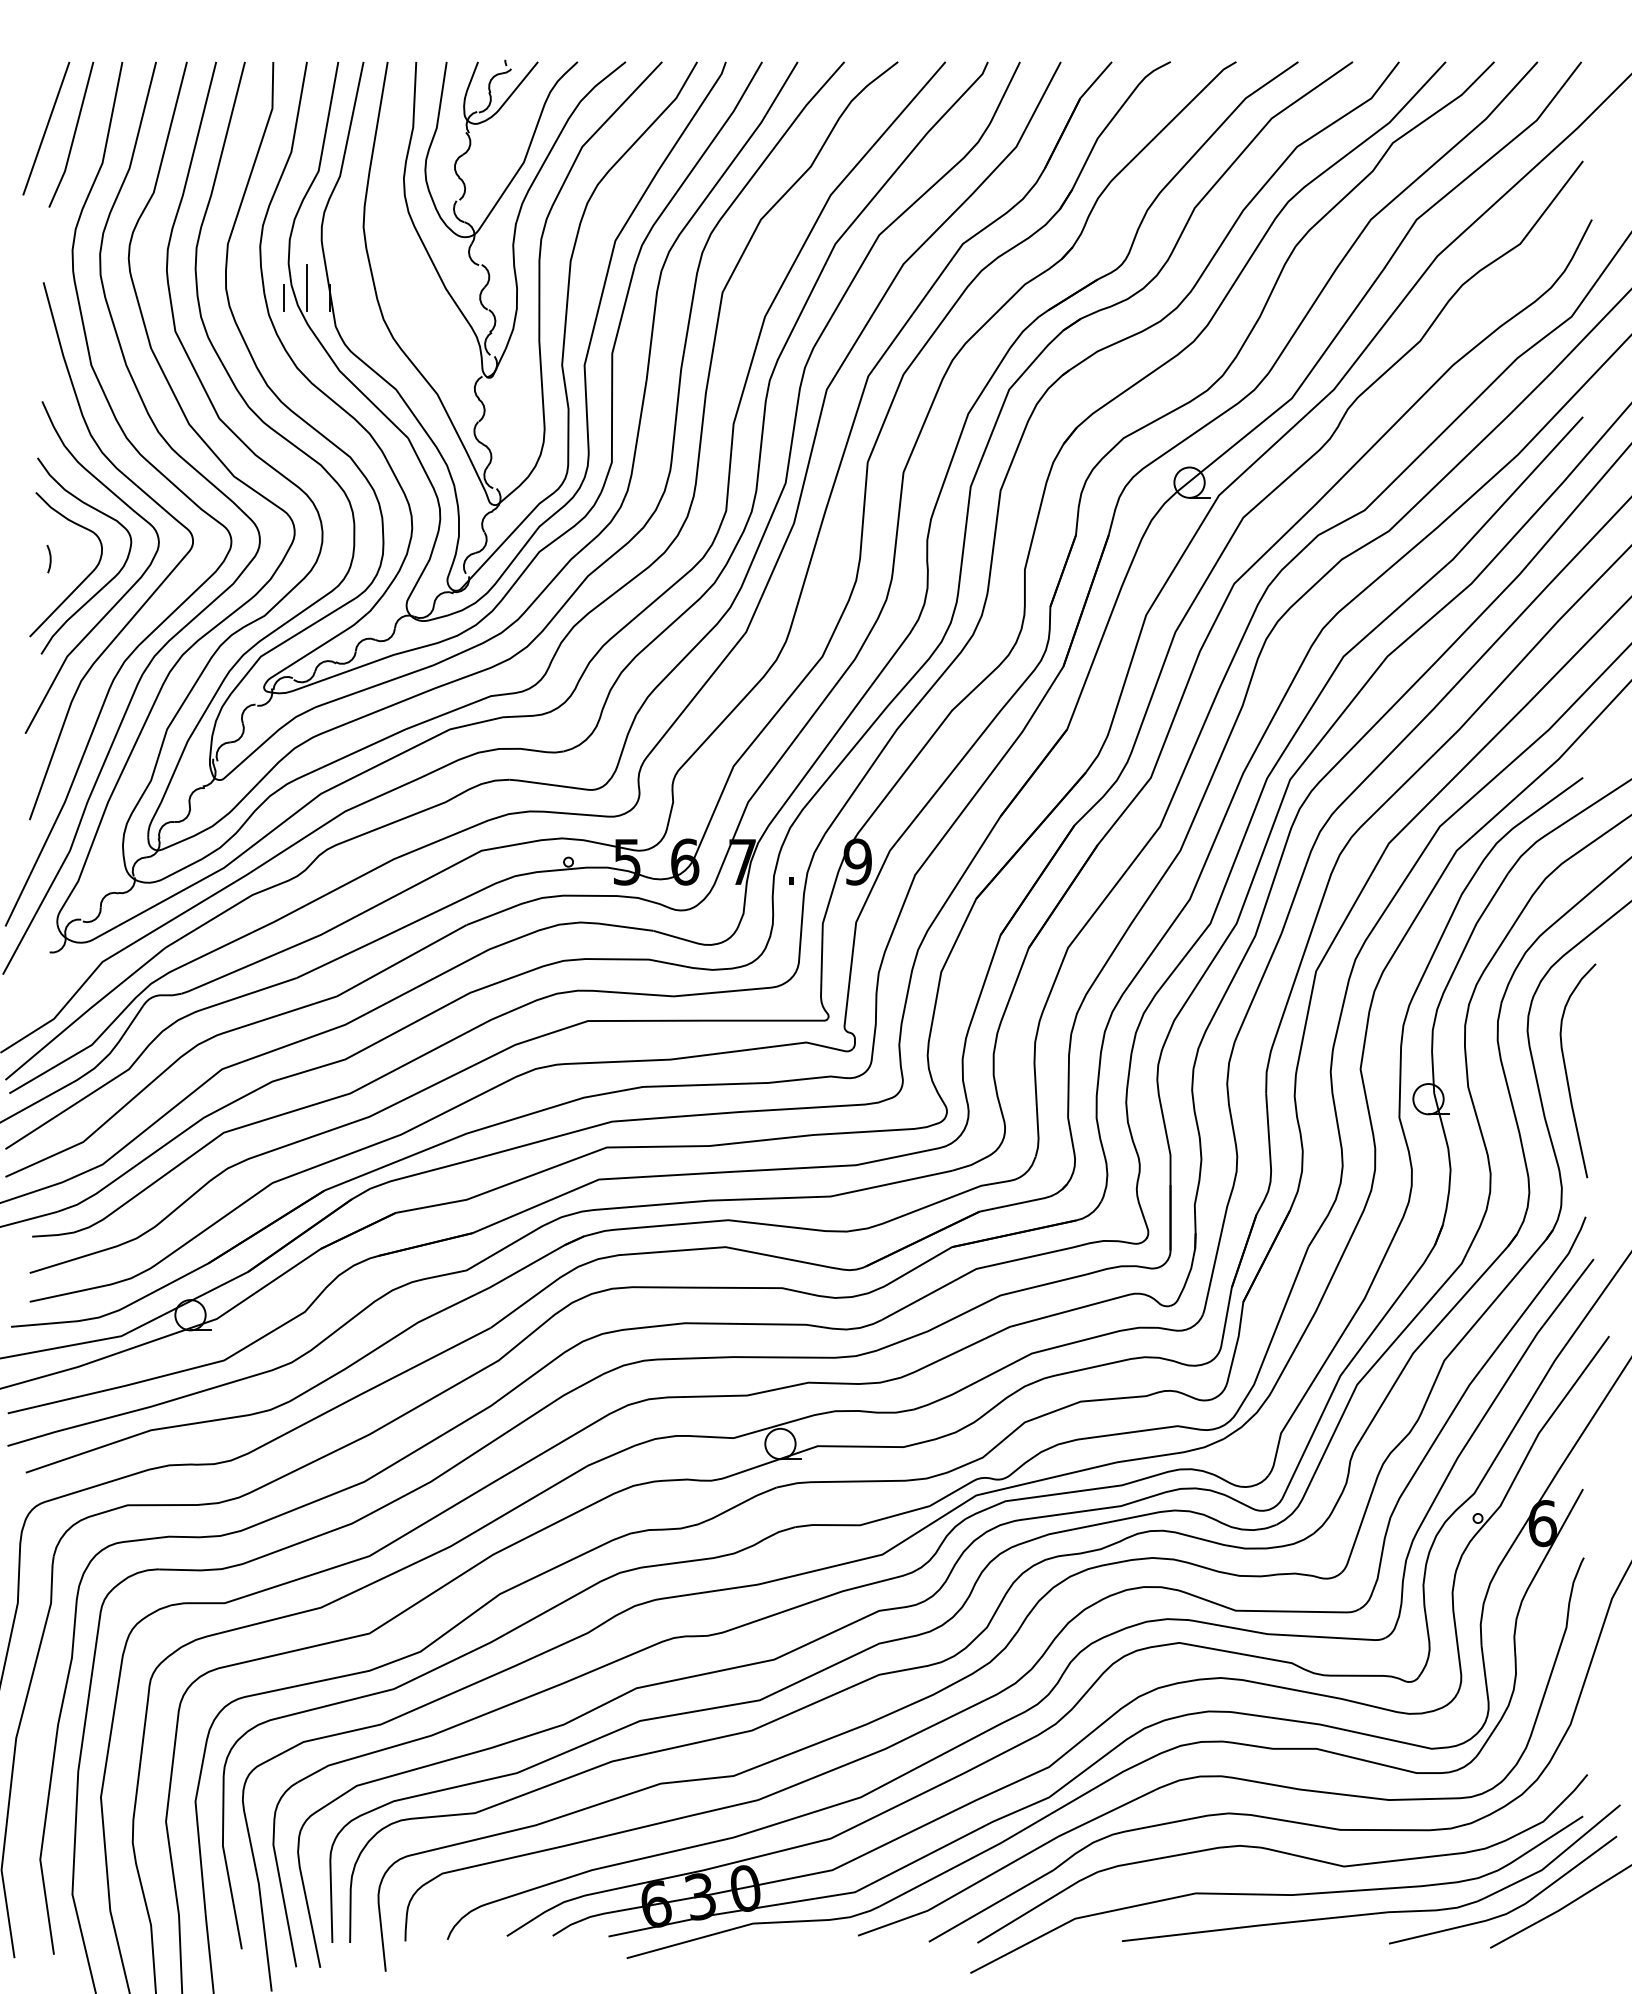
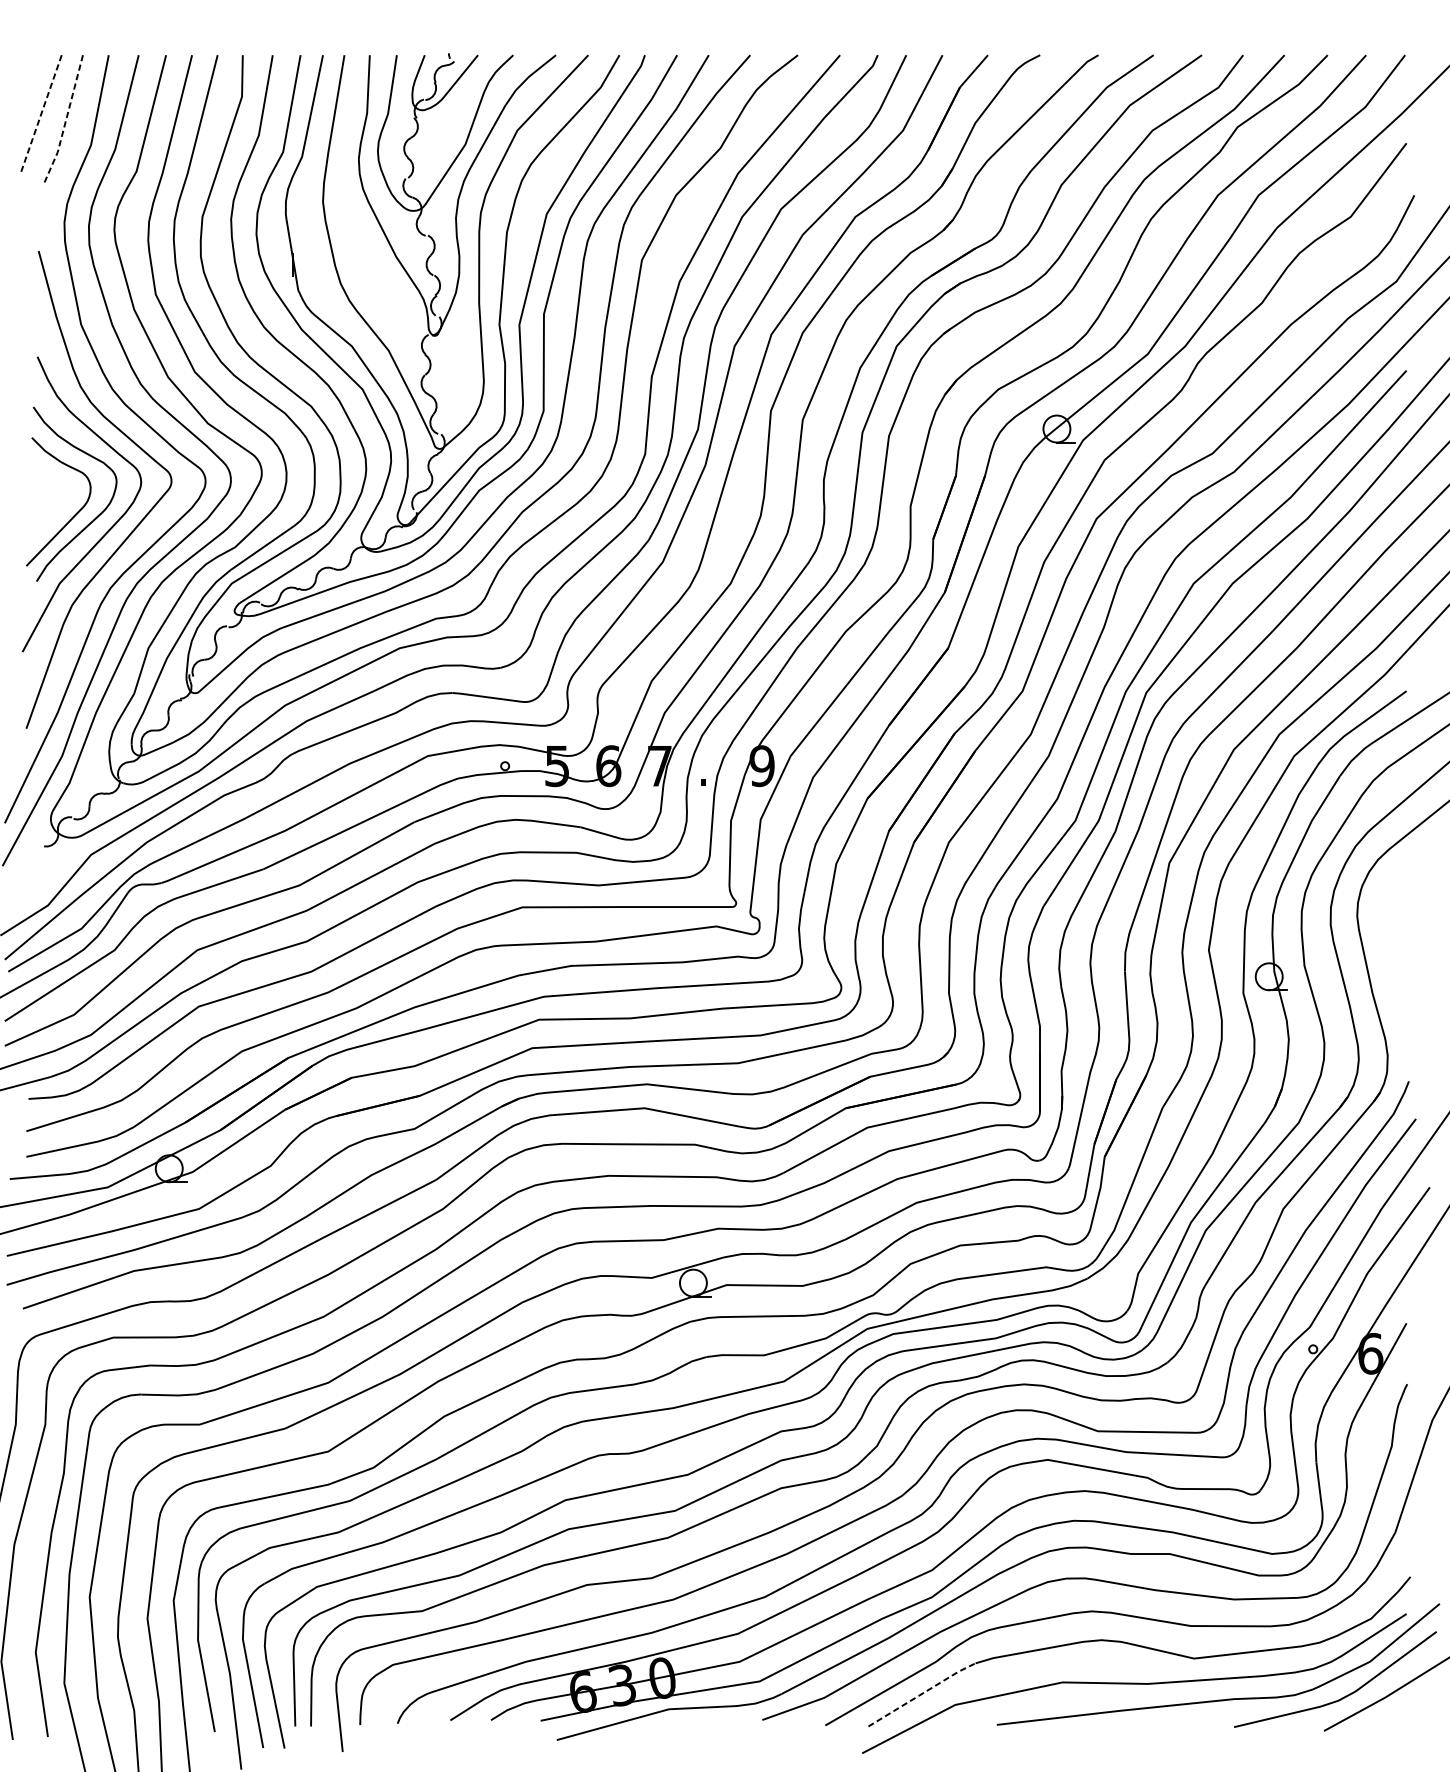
line: (46, 128) -> (41, 114), solid -> dashed
line: (74, 136) -> (66, 121), solid -> dashed
line: (306, 287) -> (272, 255), removed
line: (284, 297) -> (252, 264), removed
curve: (49, 559) -> (43, 497), removed
curve: (1567, 1073) -> (1392, 953), removed
line: (1038, 1906) -> (922, 1694), solid -> dashed

